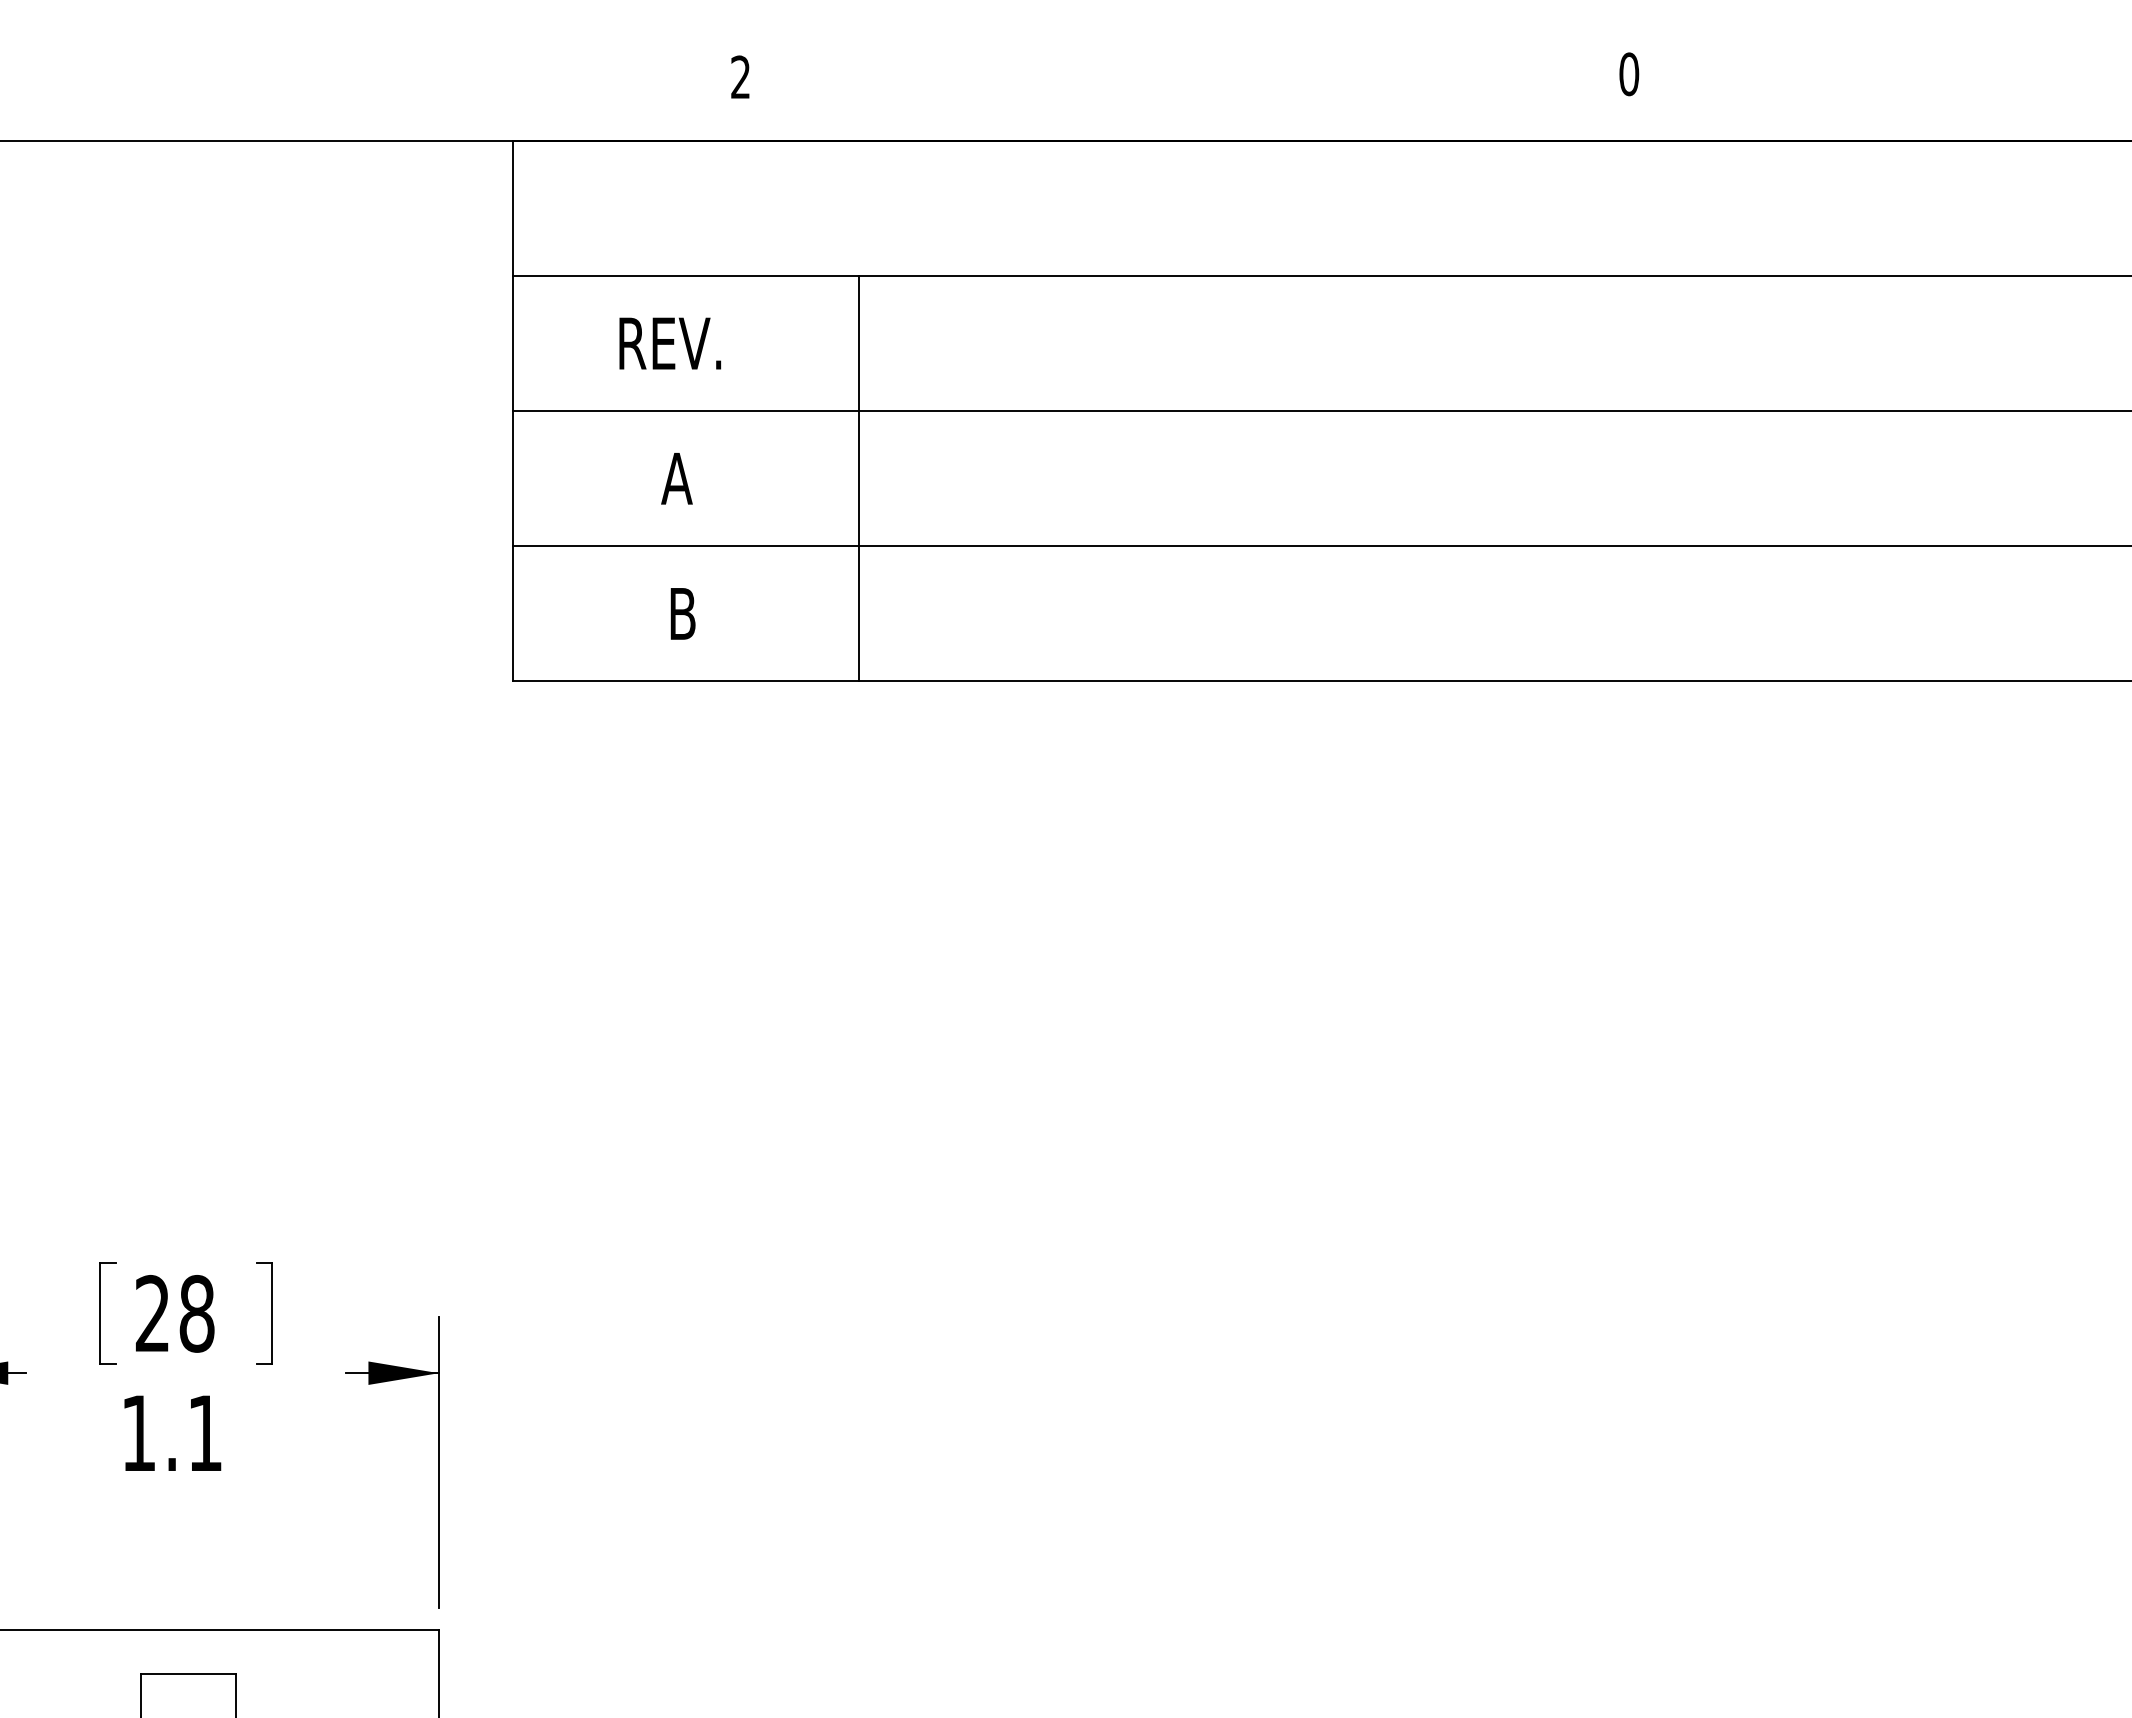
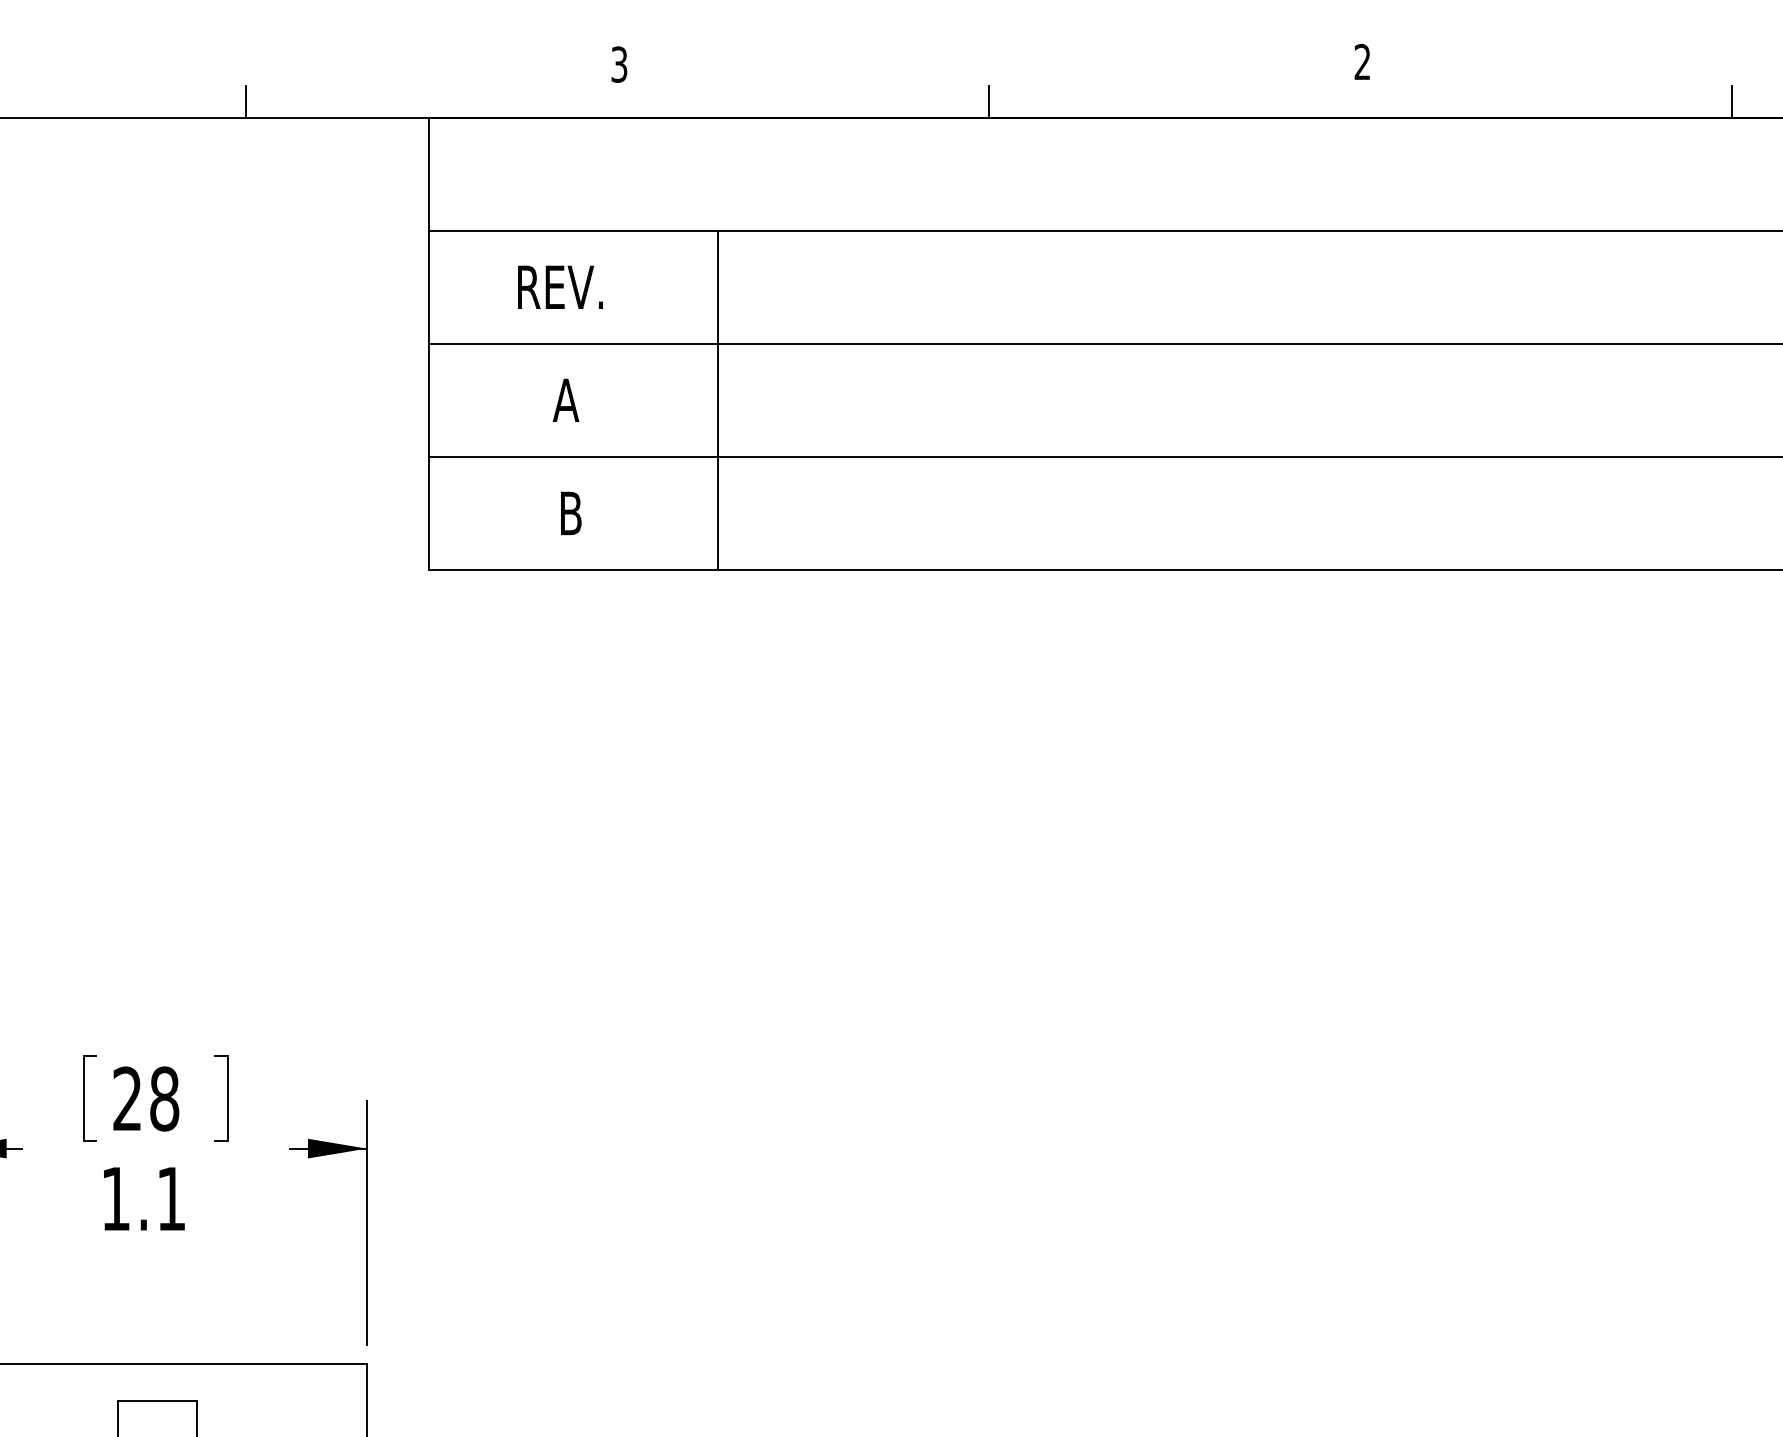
text: (1629, 74) -> (1362, 62), 0 -> 2
text: (740, 77) -> (619, 64), 2 -> 3
line: (293, 121) -> (245, 101), added
line: (1182, 121) -> (988, 101), added
line: (2071, 121) -> (1732, 101), added

